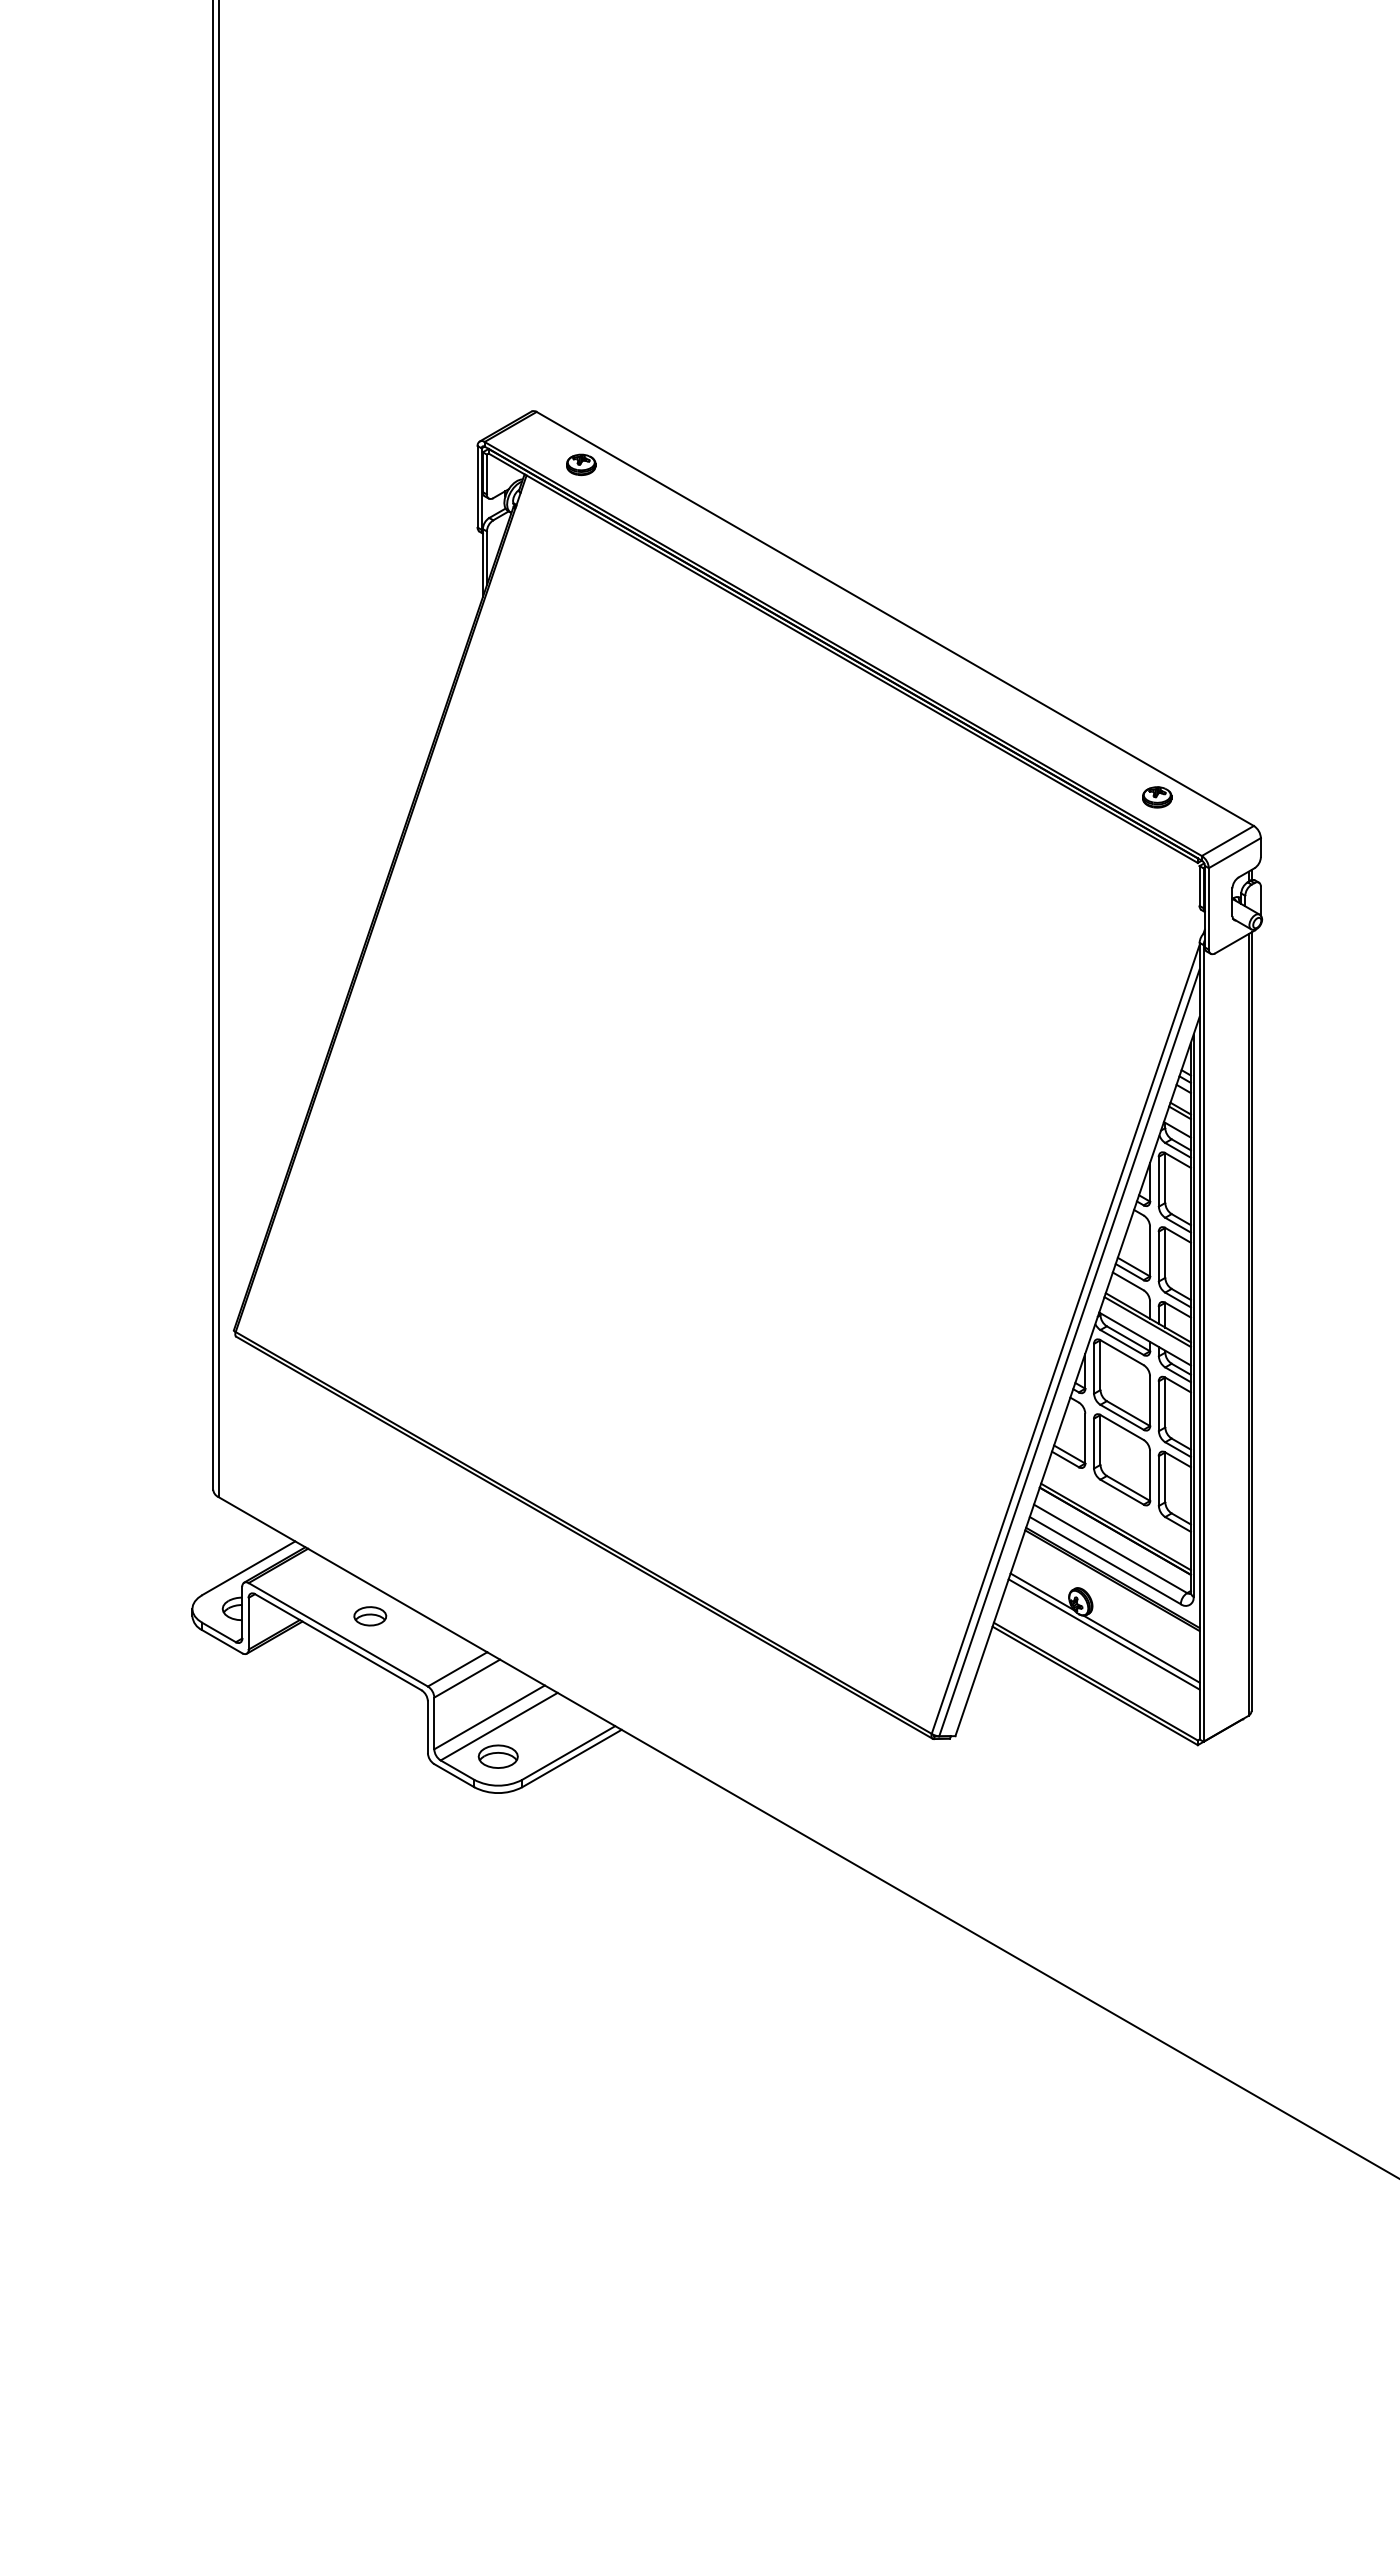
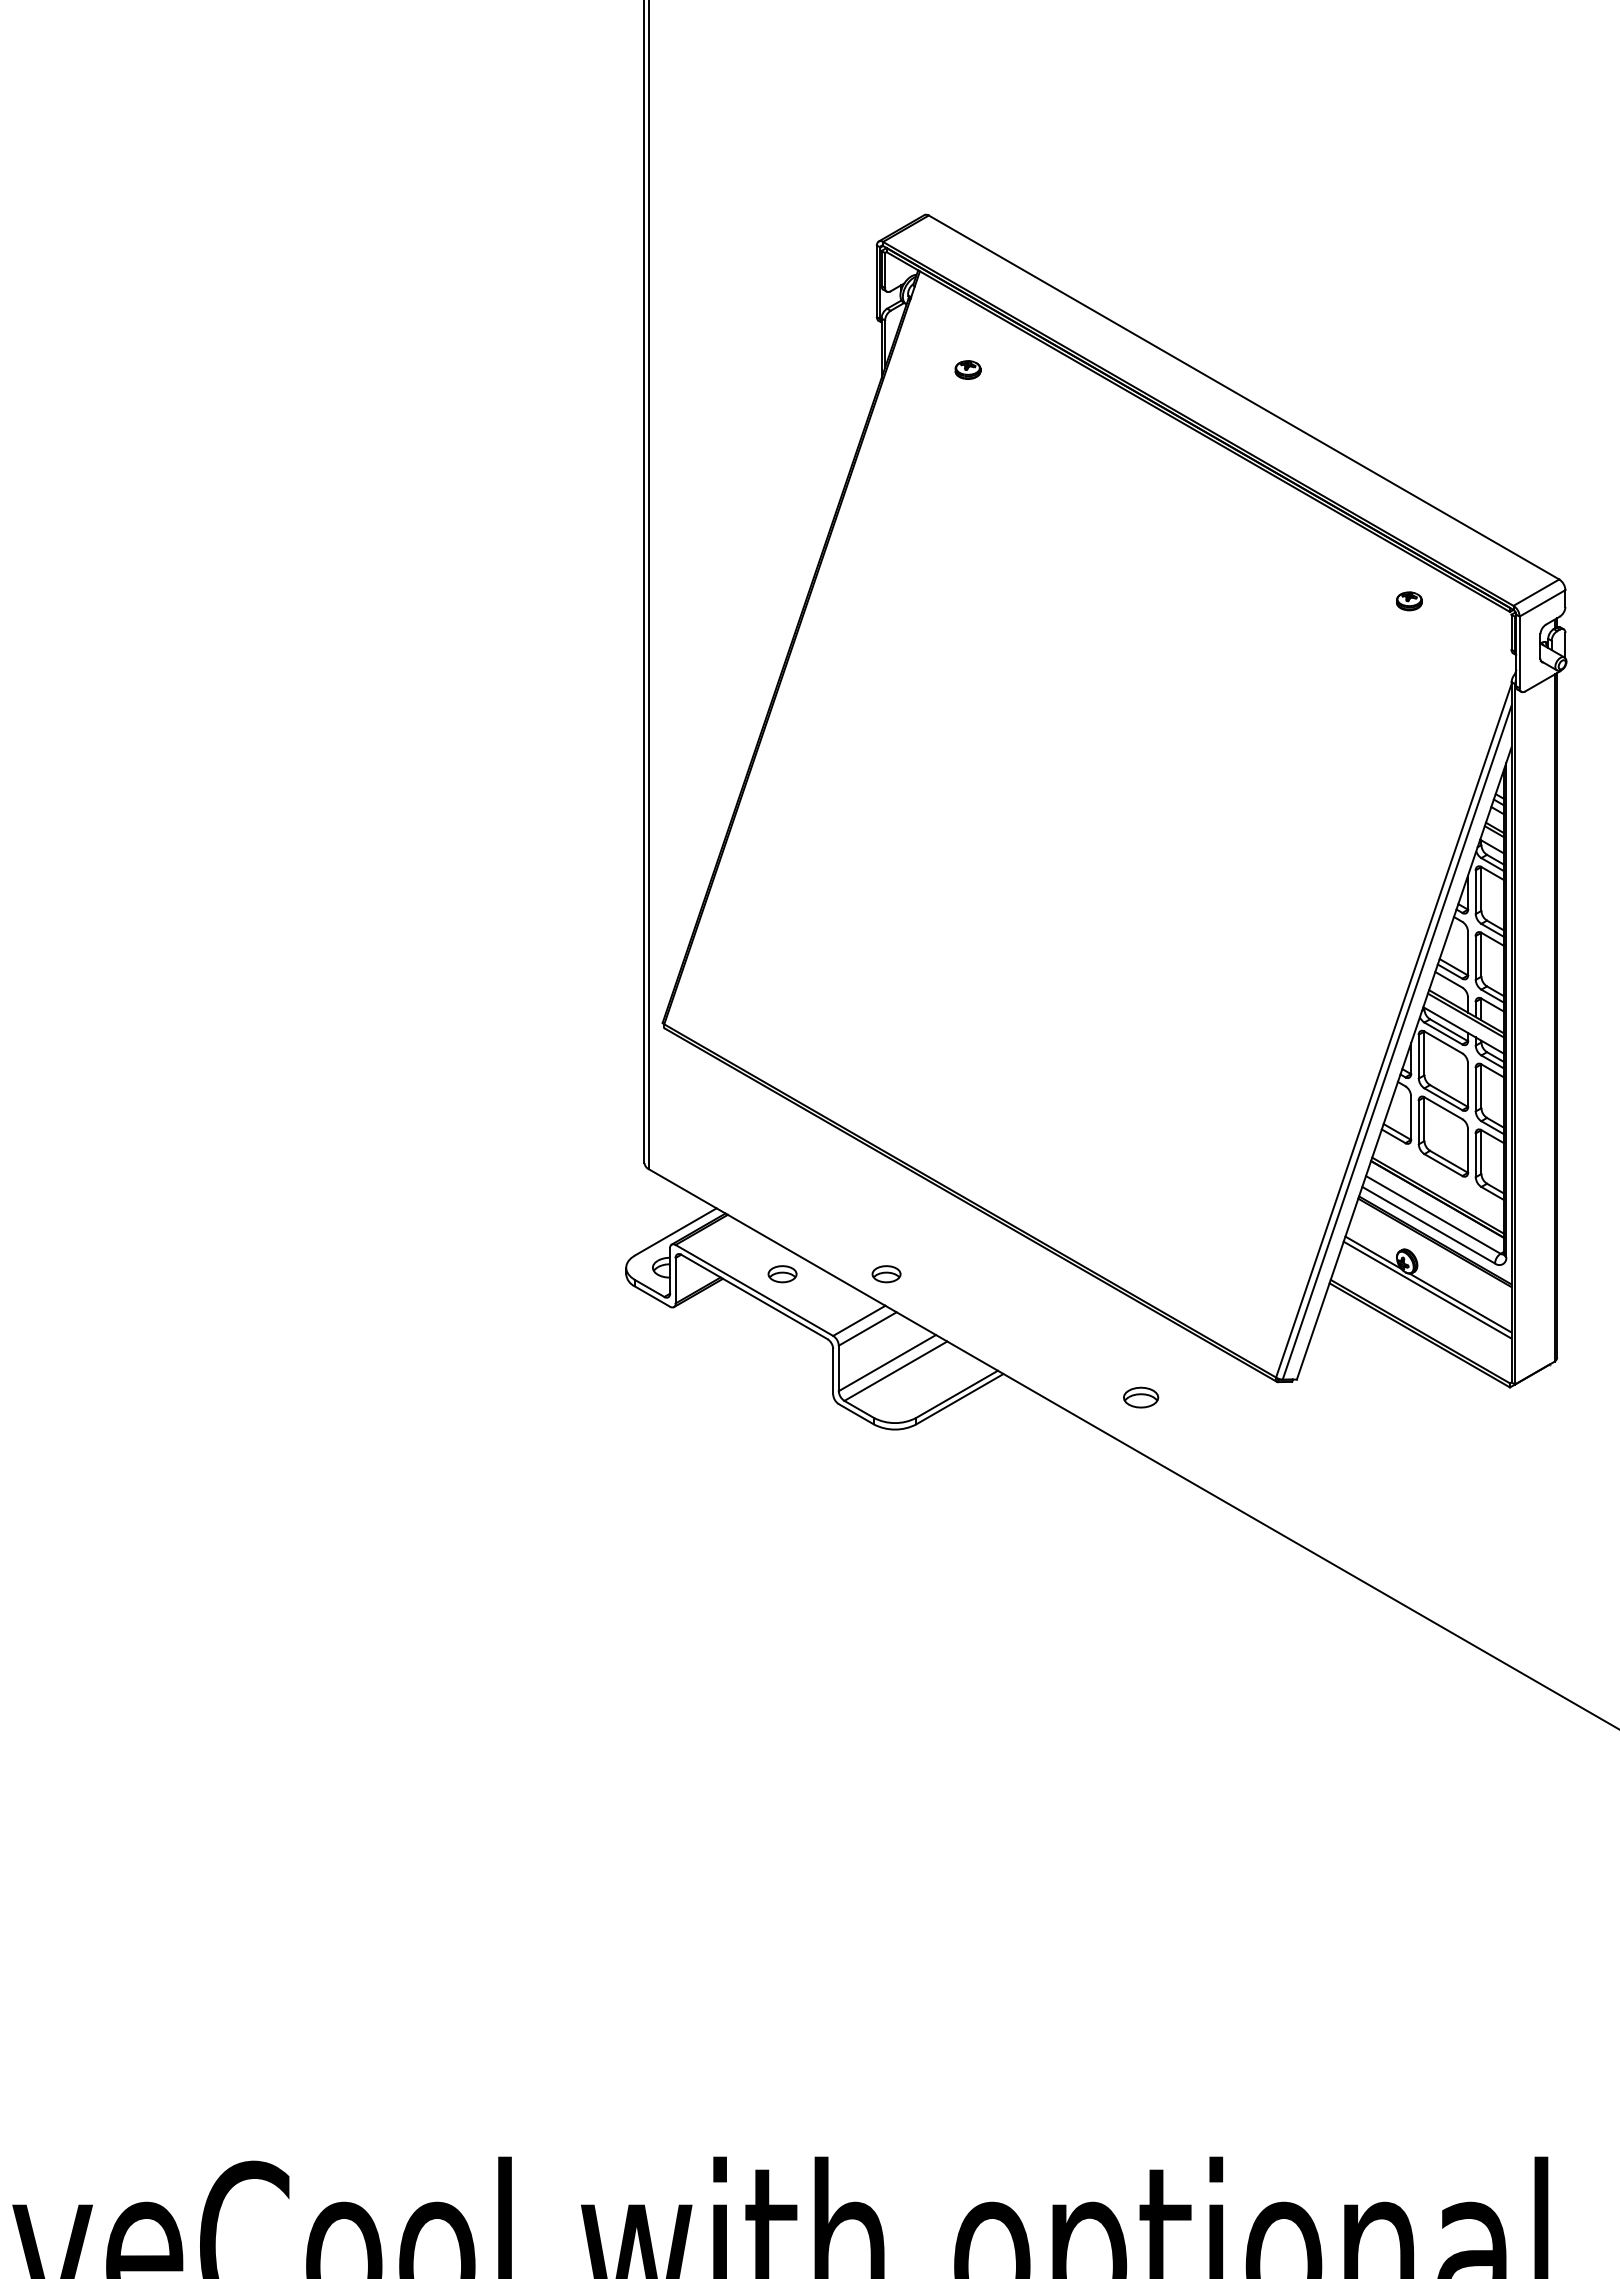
part: (580, 464) -> (967, 369), moved
part: (1157, 797) -> (1409, 601), moved
part: (488, 1616) -> (886, 1274), added
part: (498, 1756) -> (1141, 1397), moved

